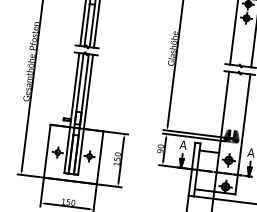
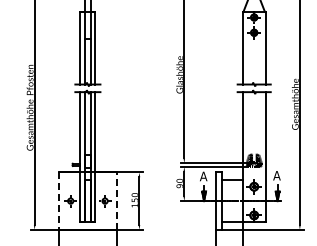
line: (47, 151) -> (59, 201), solid -> dashed
line: (100, 158) -> (116, 201), solid -> dashed

